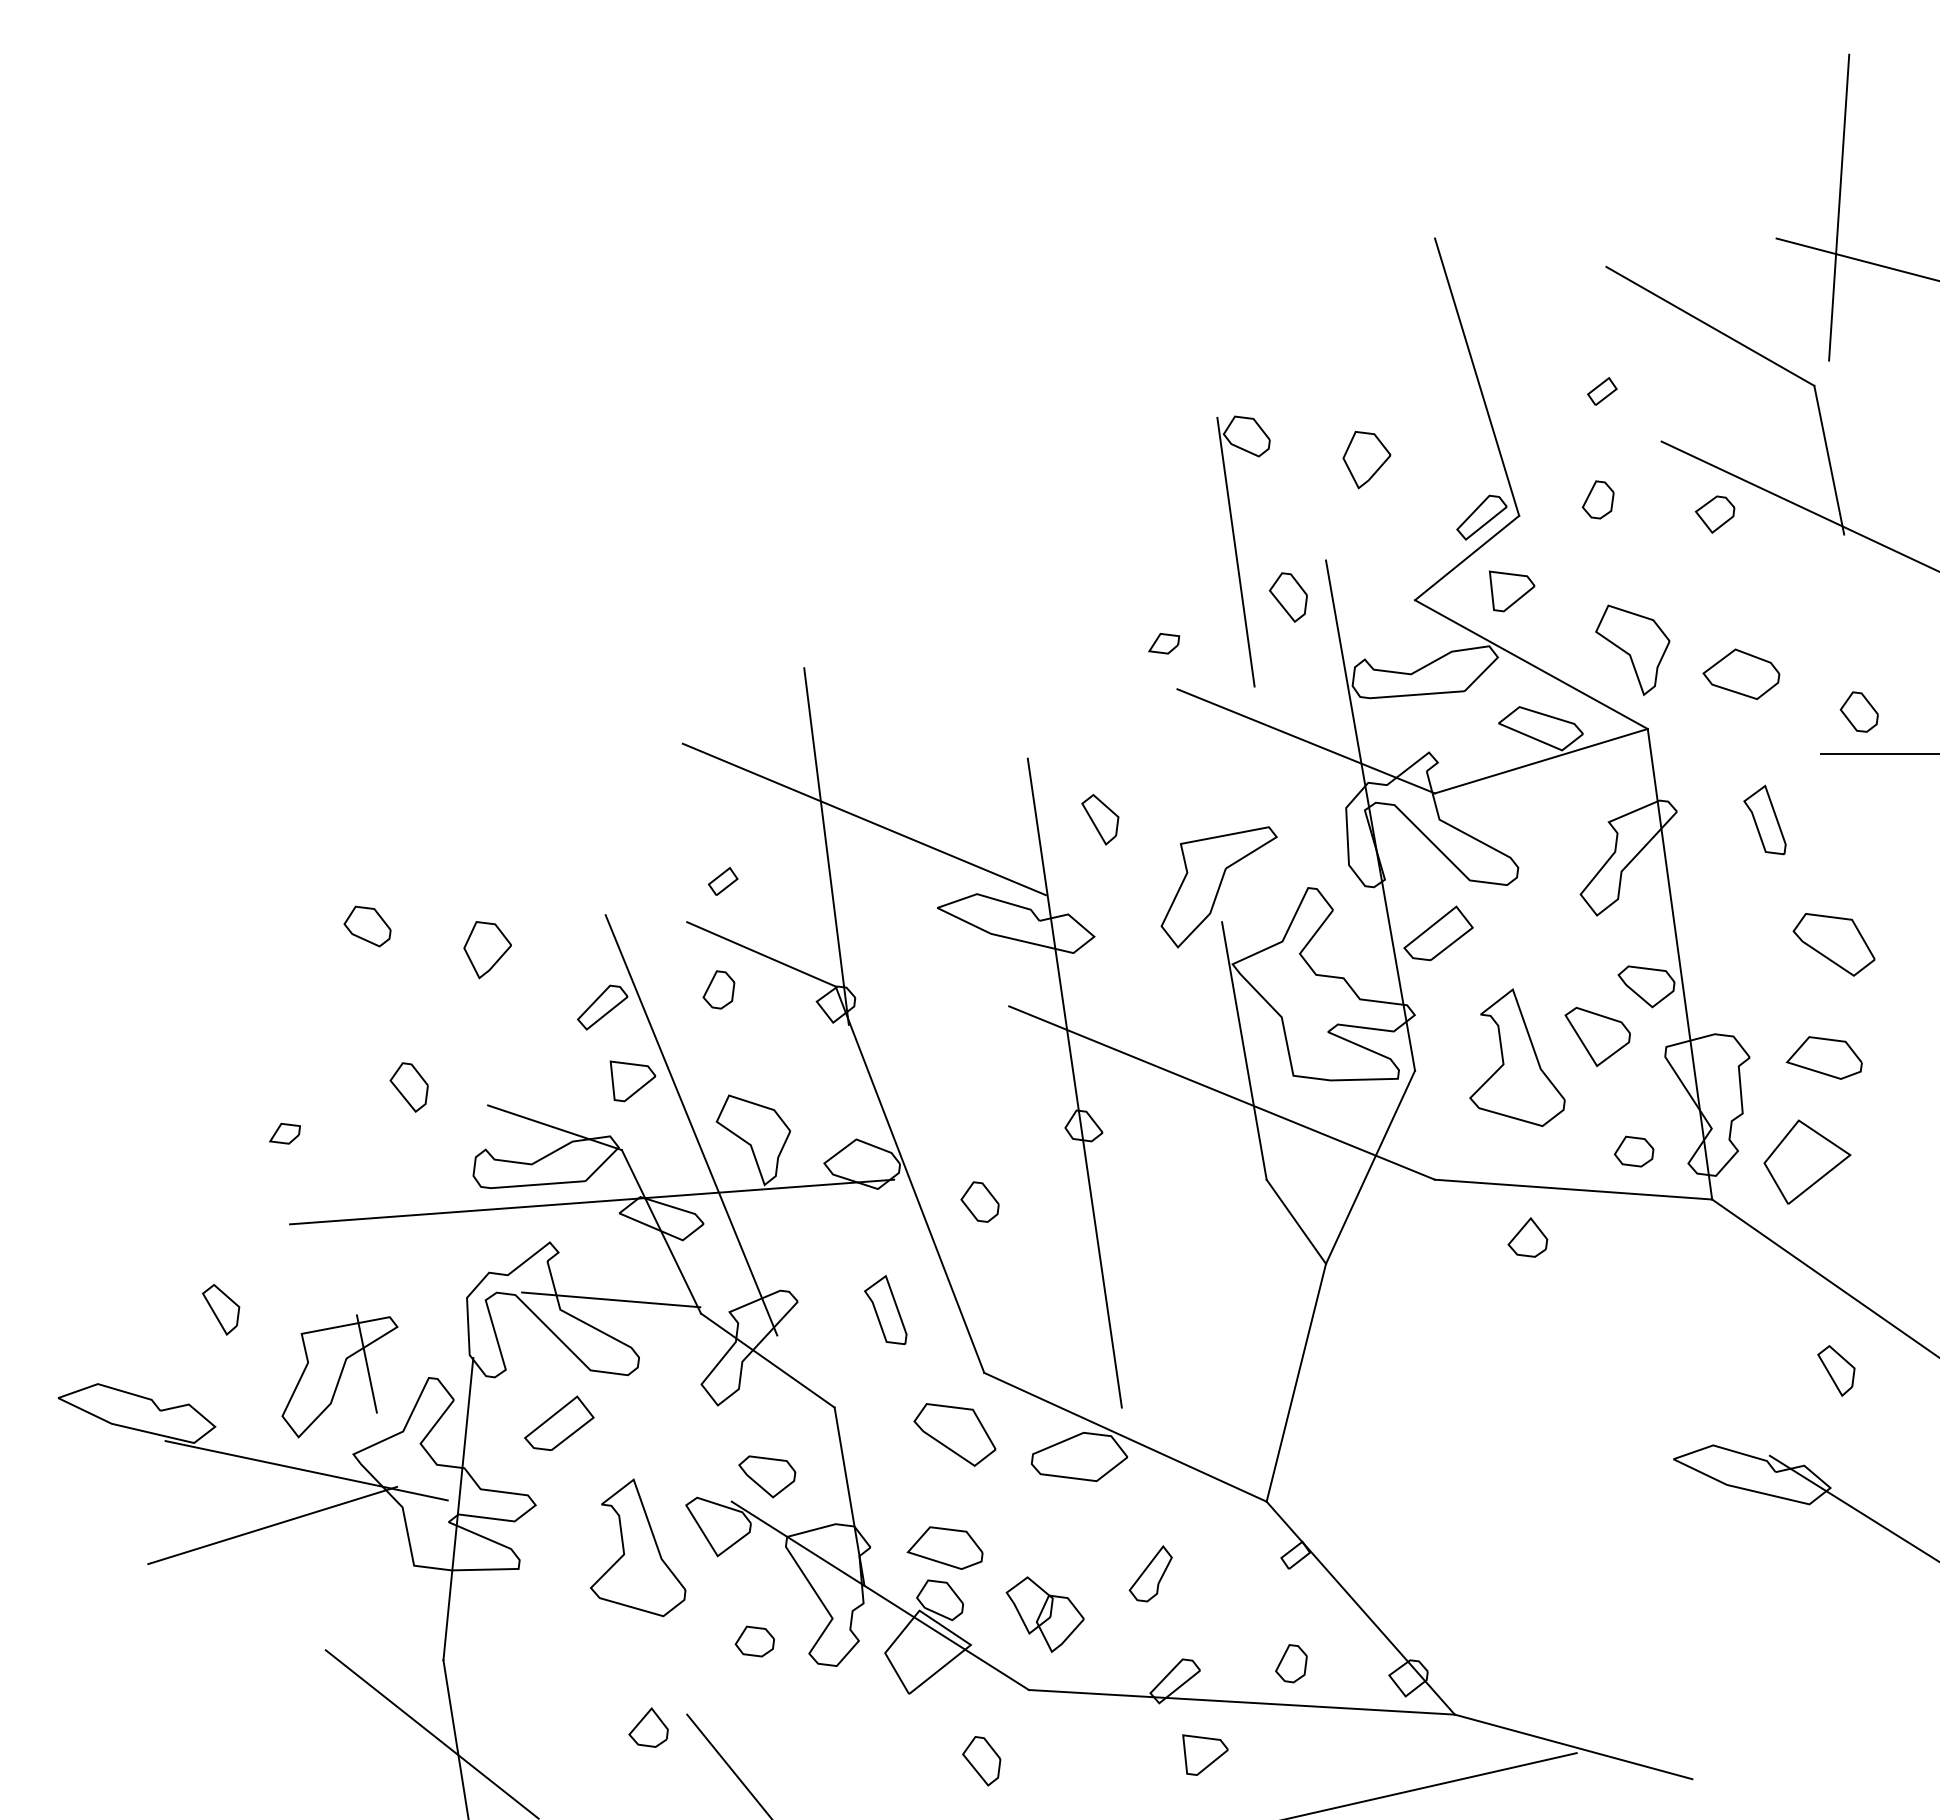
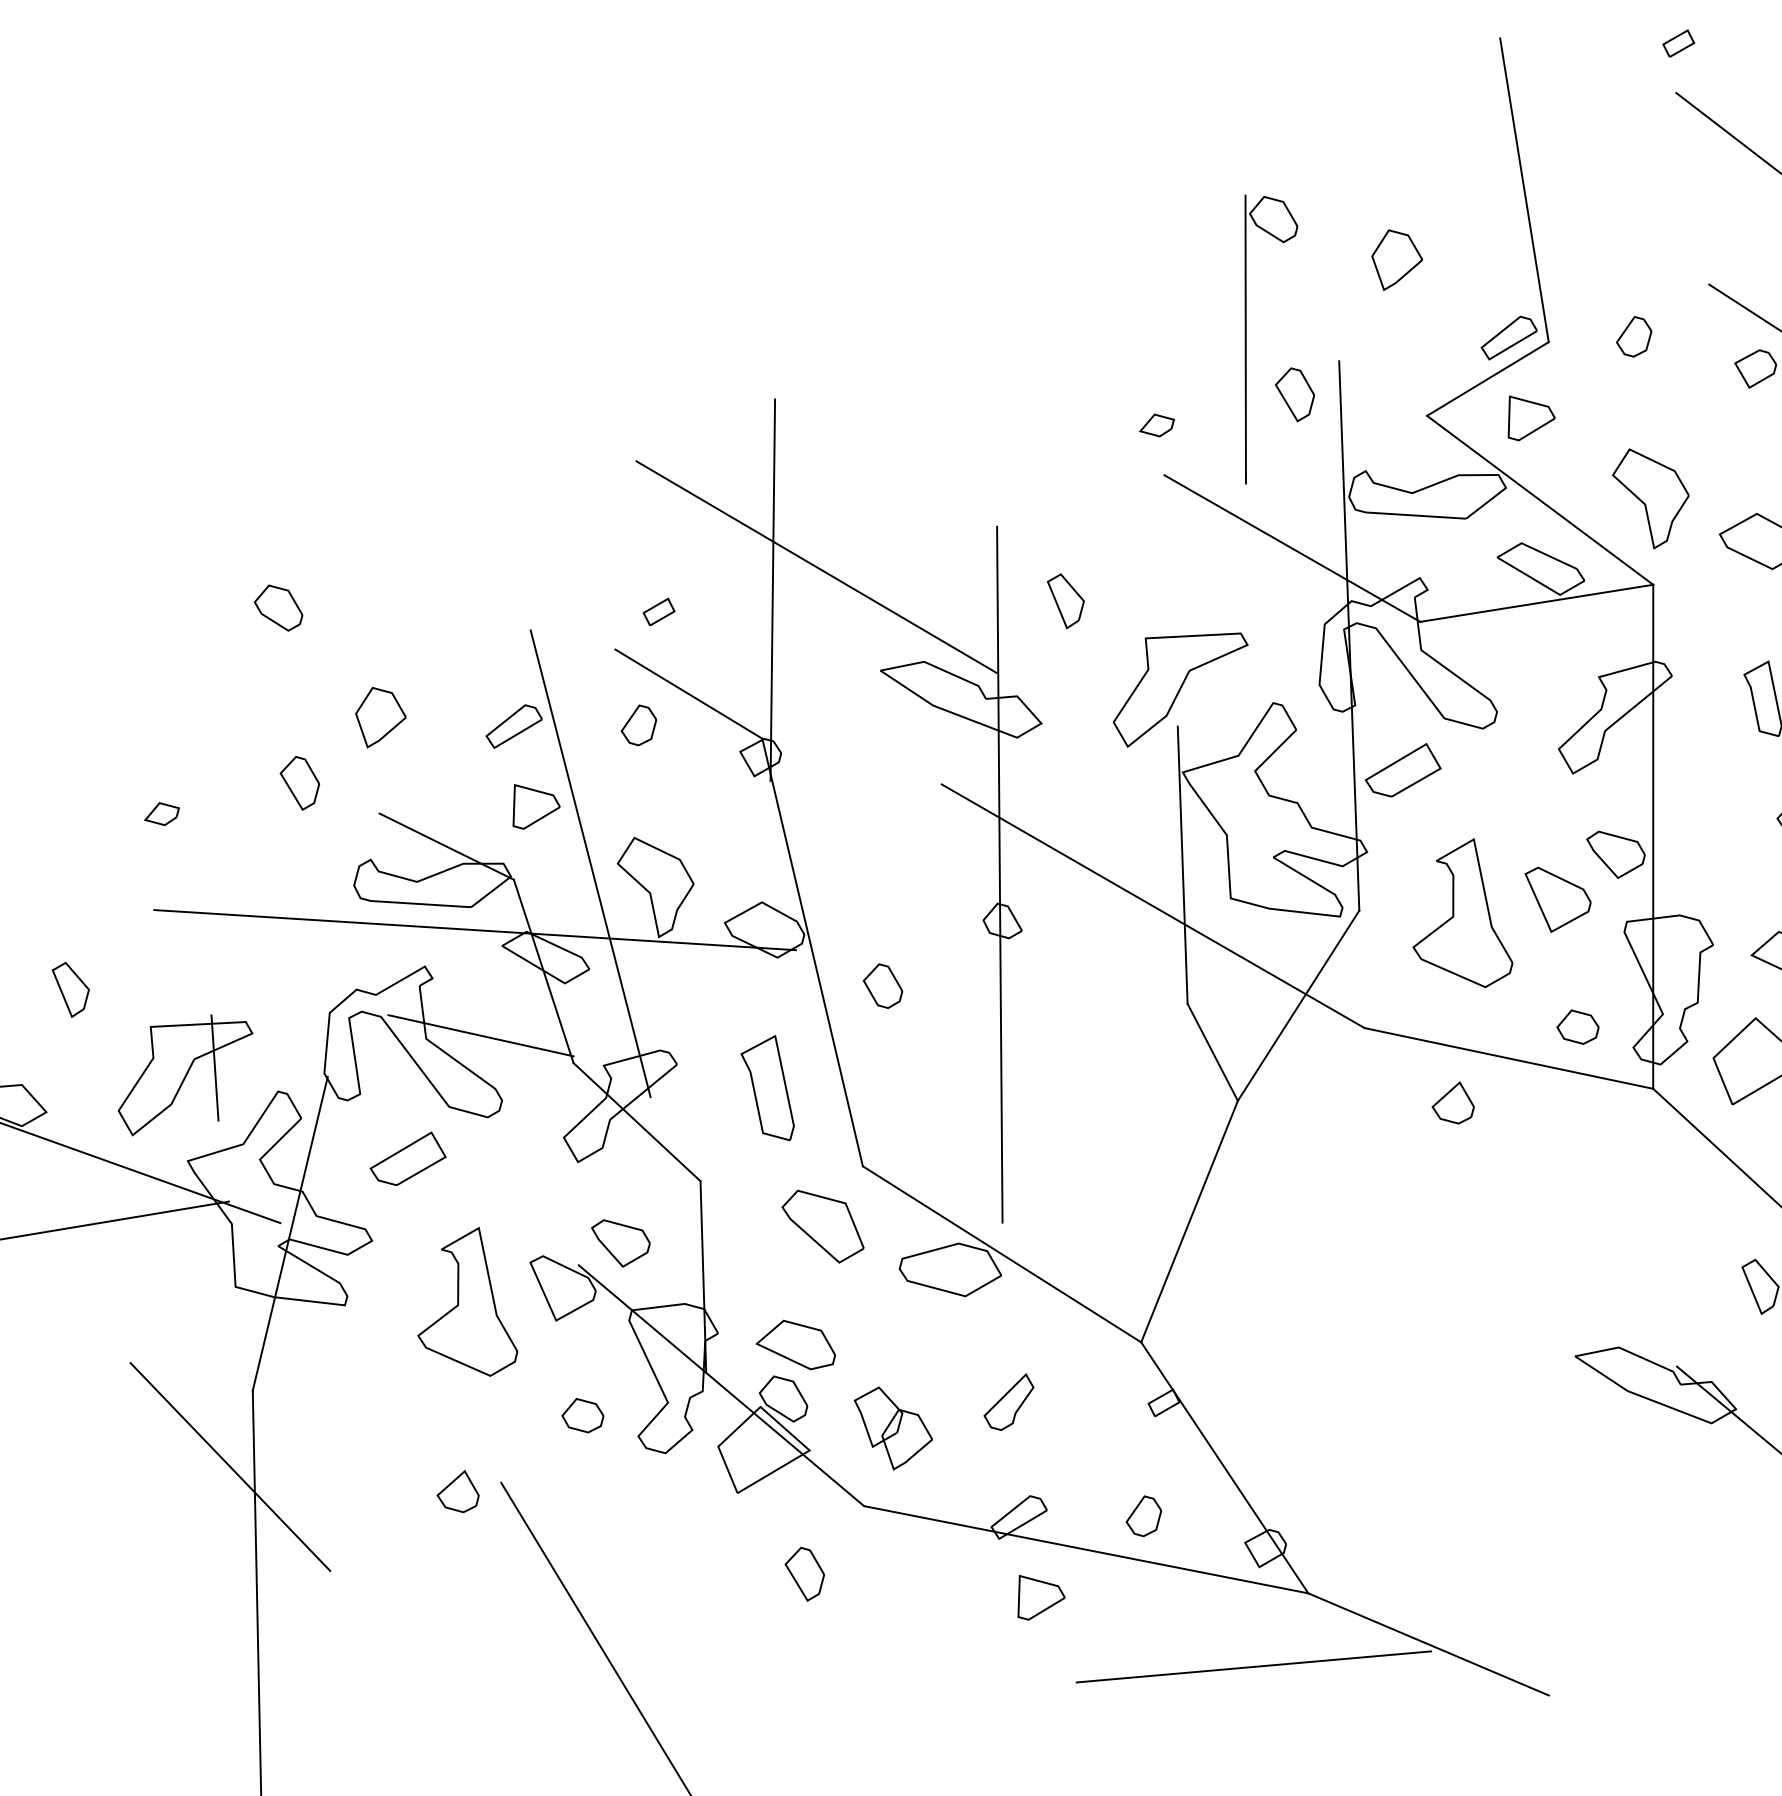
part: (1602, 391) -> (1678, 43), moved
part: (487, 950) -> (380, 719), moved
part: (885, 1309) -> (768, 1085), size x1.4

